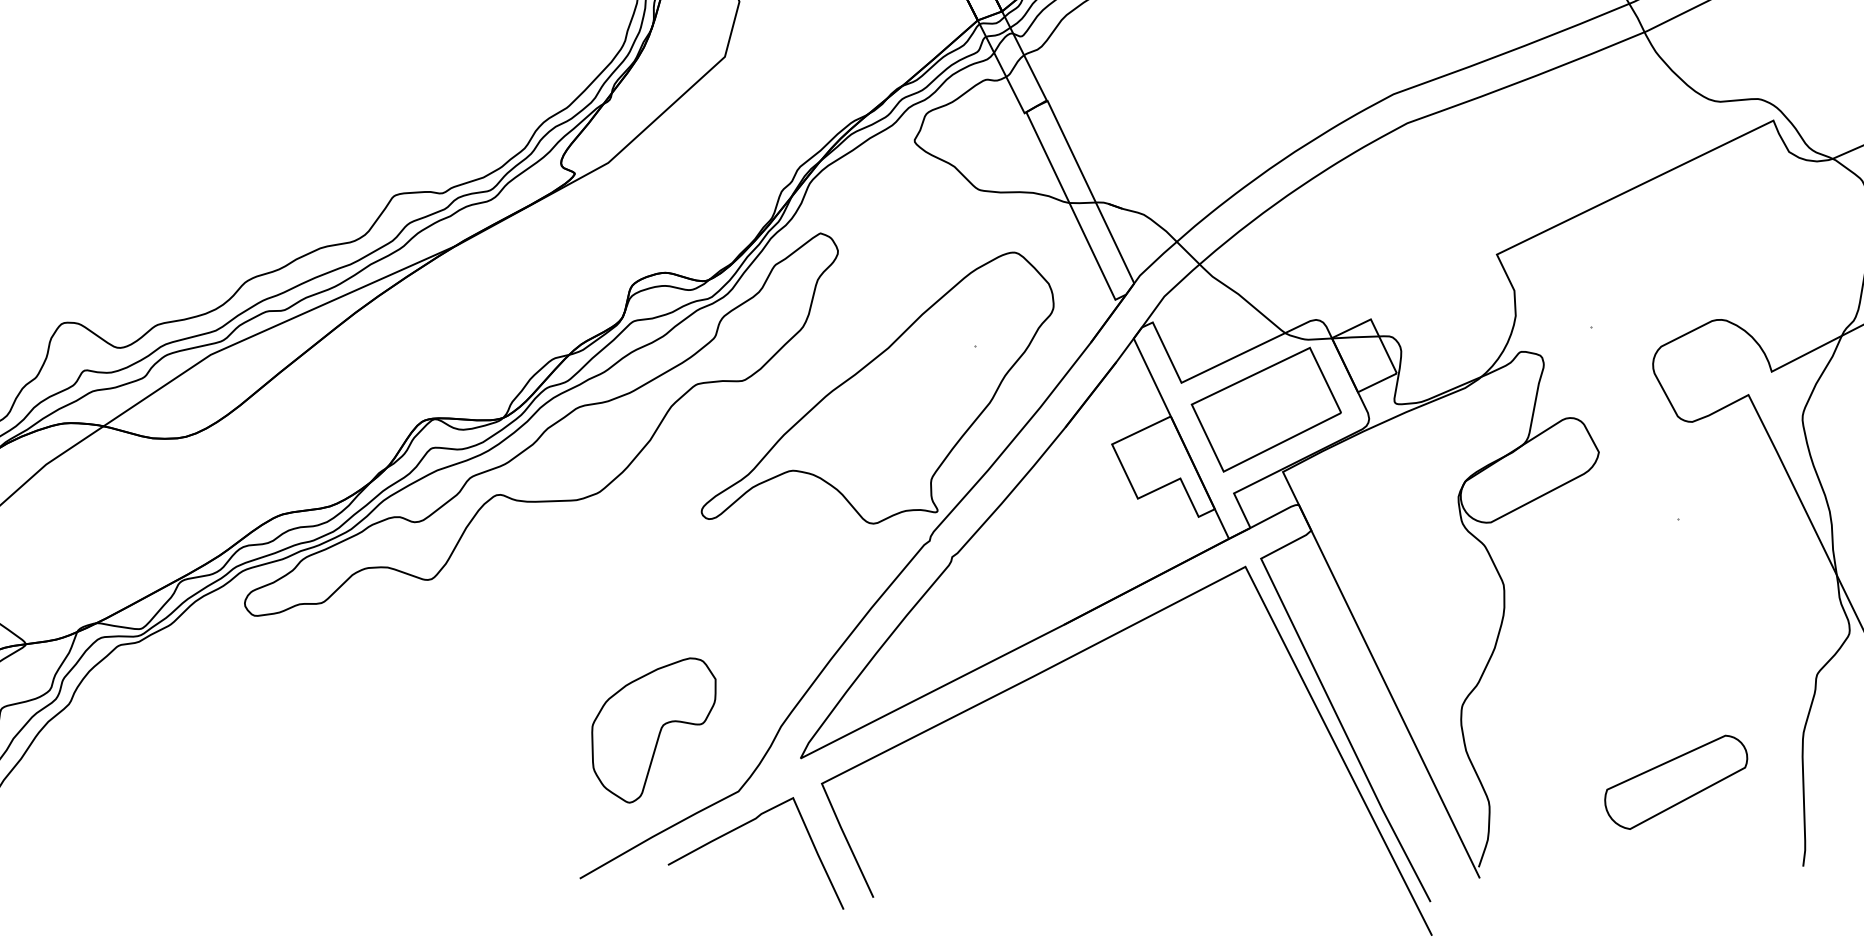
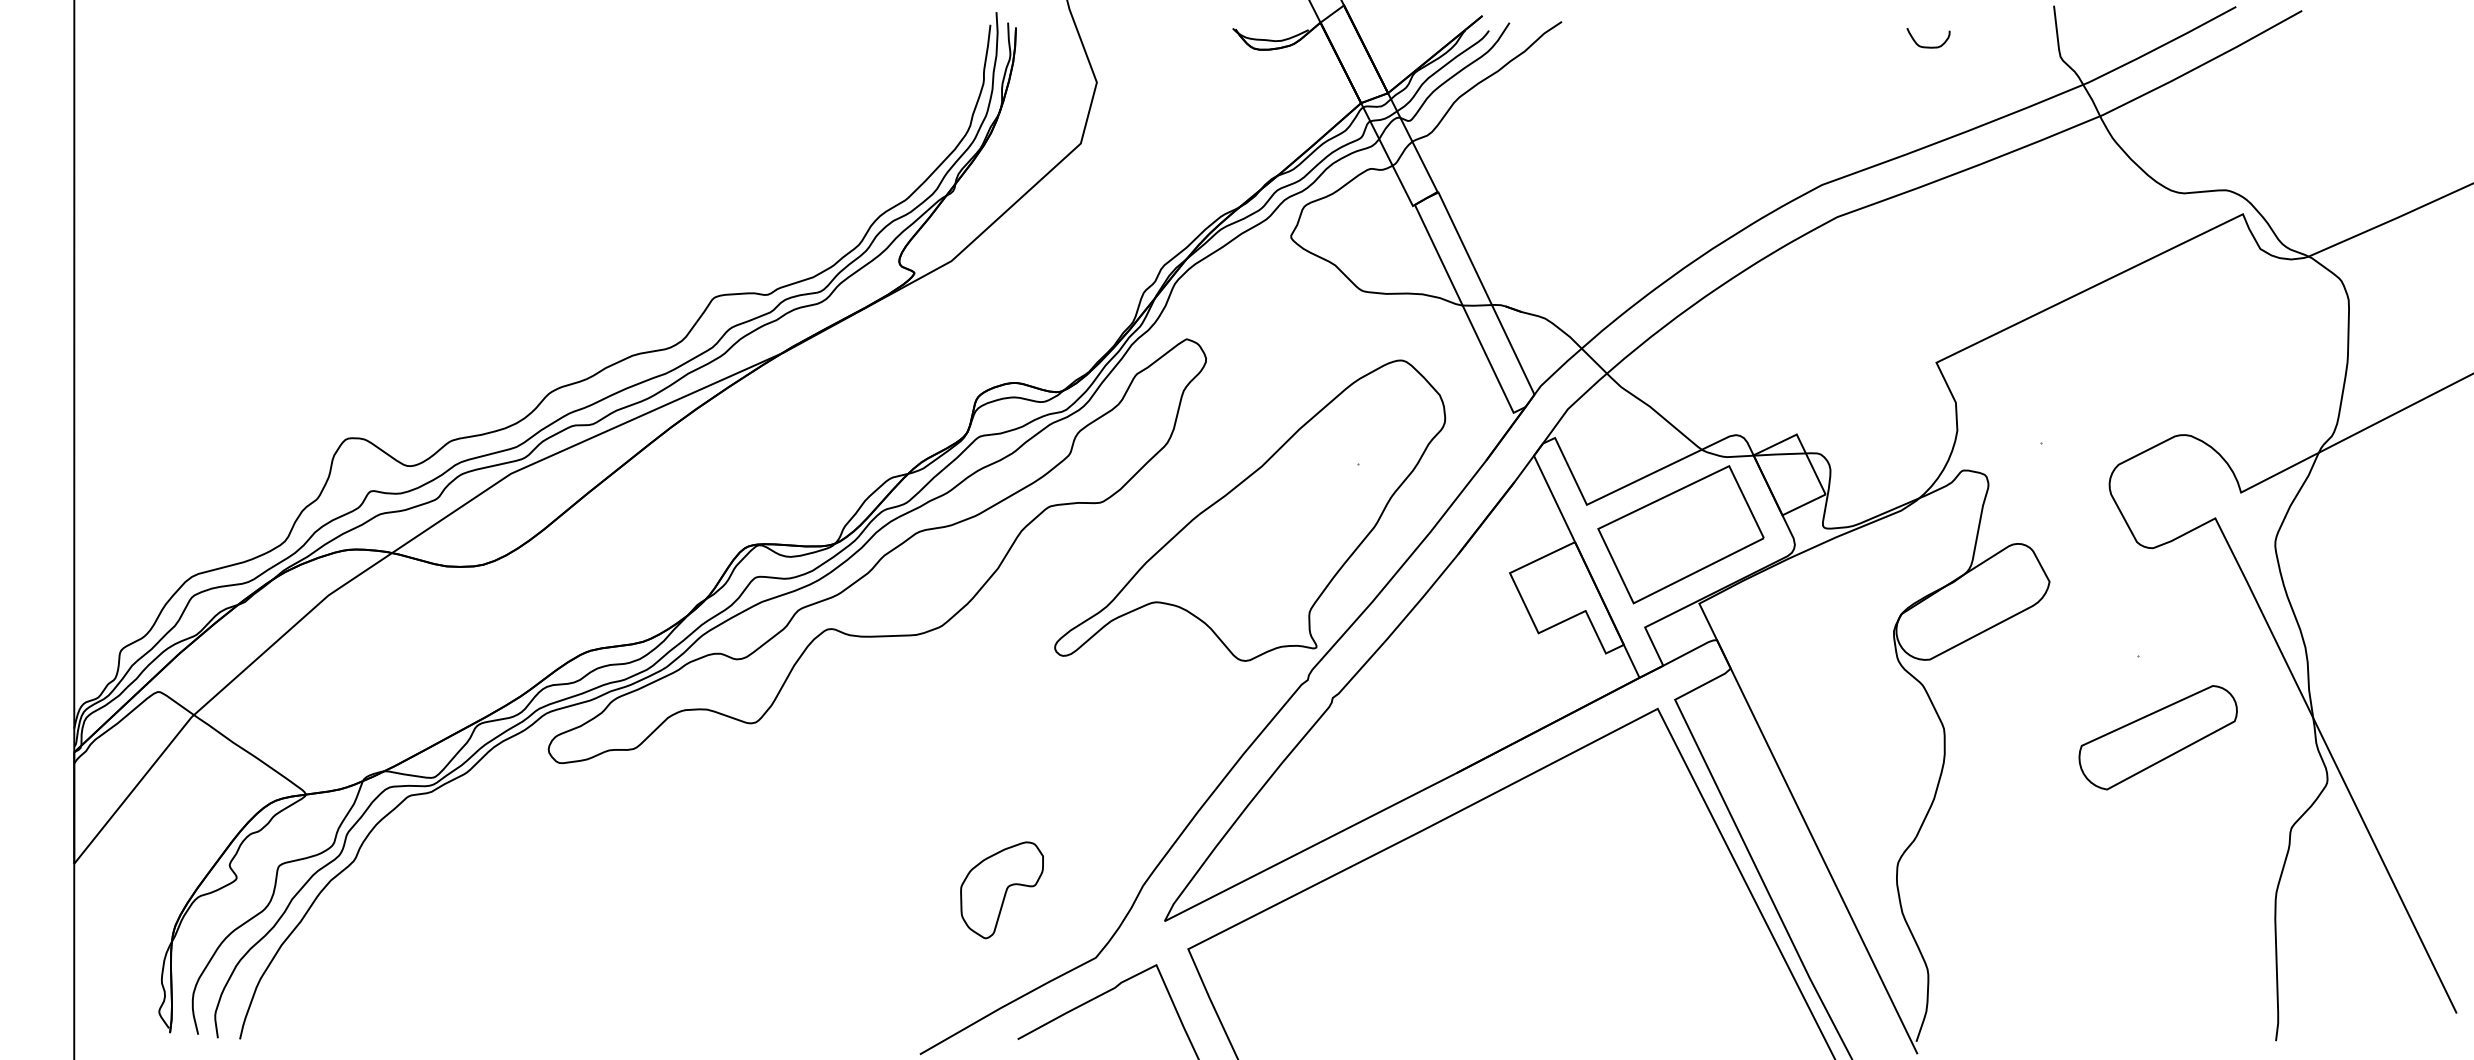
part: (653, 730) -> (1001, 890), size x0.6
part: (1675, 782) -> (2157, 737), moved

